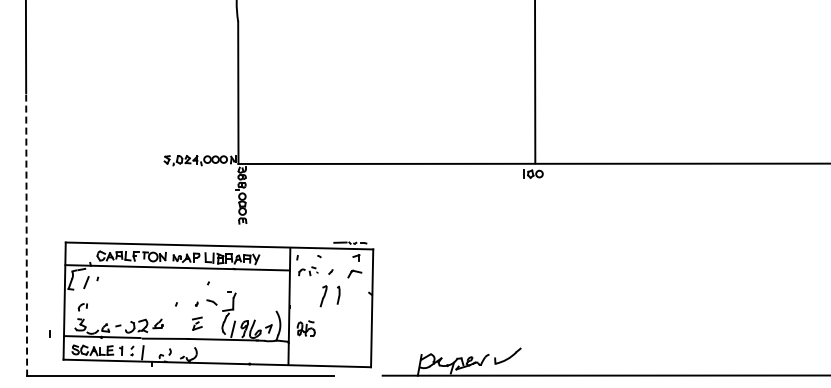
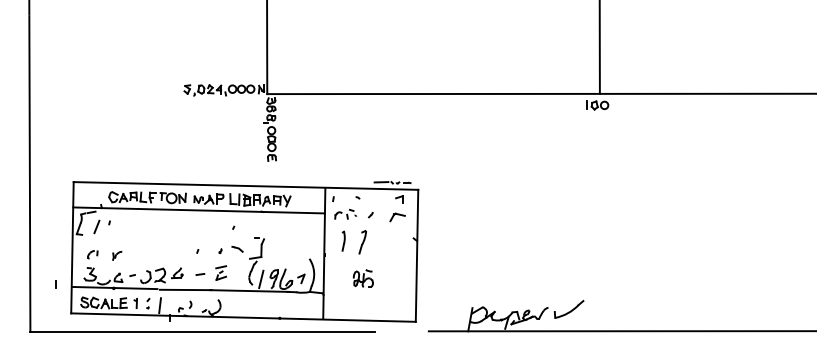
line: (26, 235) -> (29, 174), dashed -> solid
line: (338, 294) -> (343, 240), moved
part: (104, 307) -> (117, 254), added
line: (178, 324) -> (200, 273), added
part: (305, 328) -> (362, 278), moved

